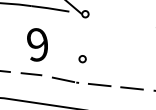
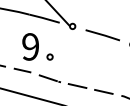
line: (122, 20) -> (102, 35), added
circle: (81, 58) -> (49, 56), moved

